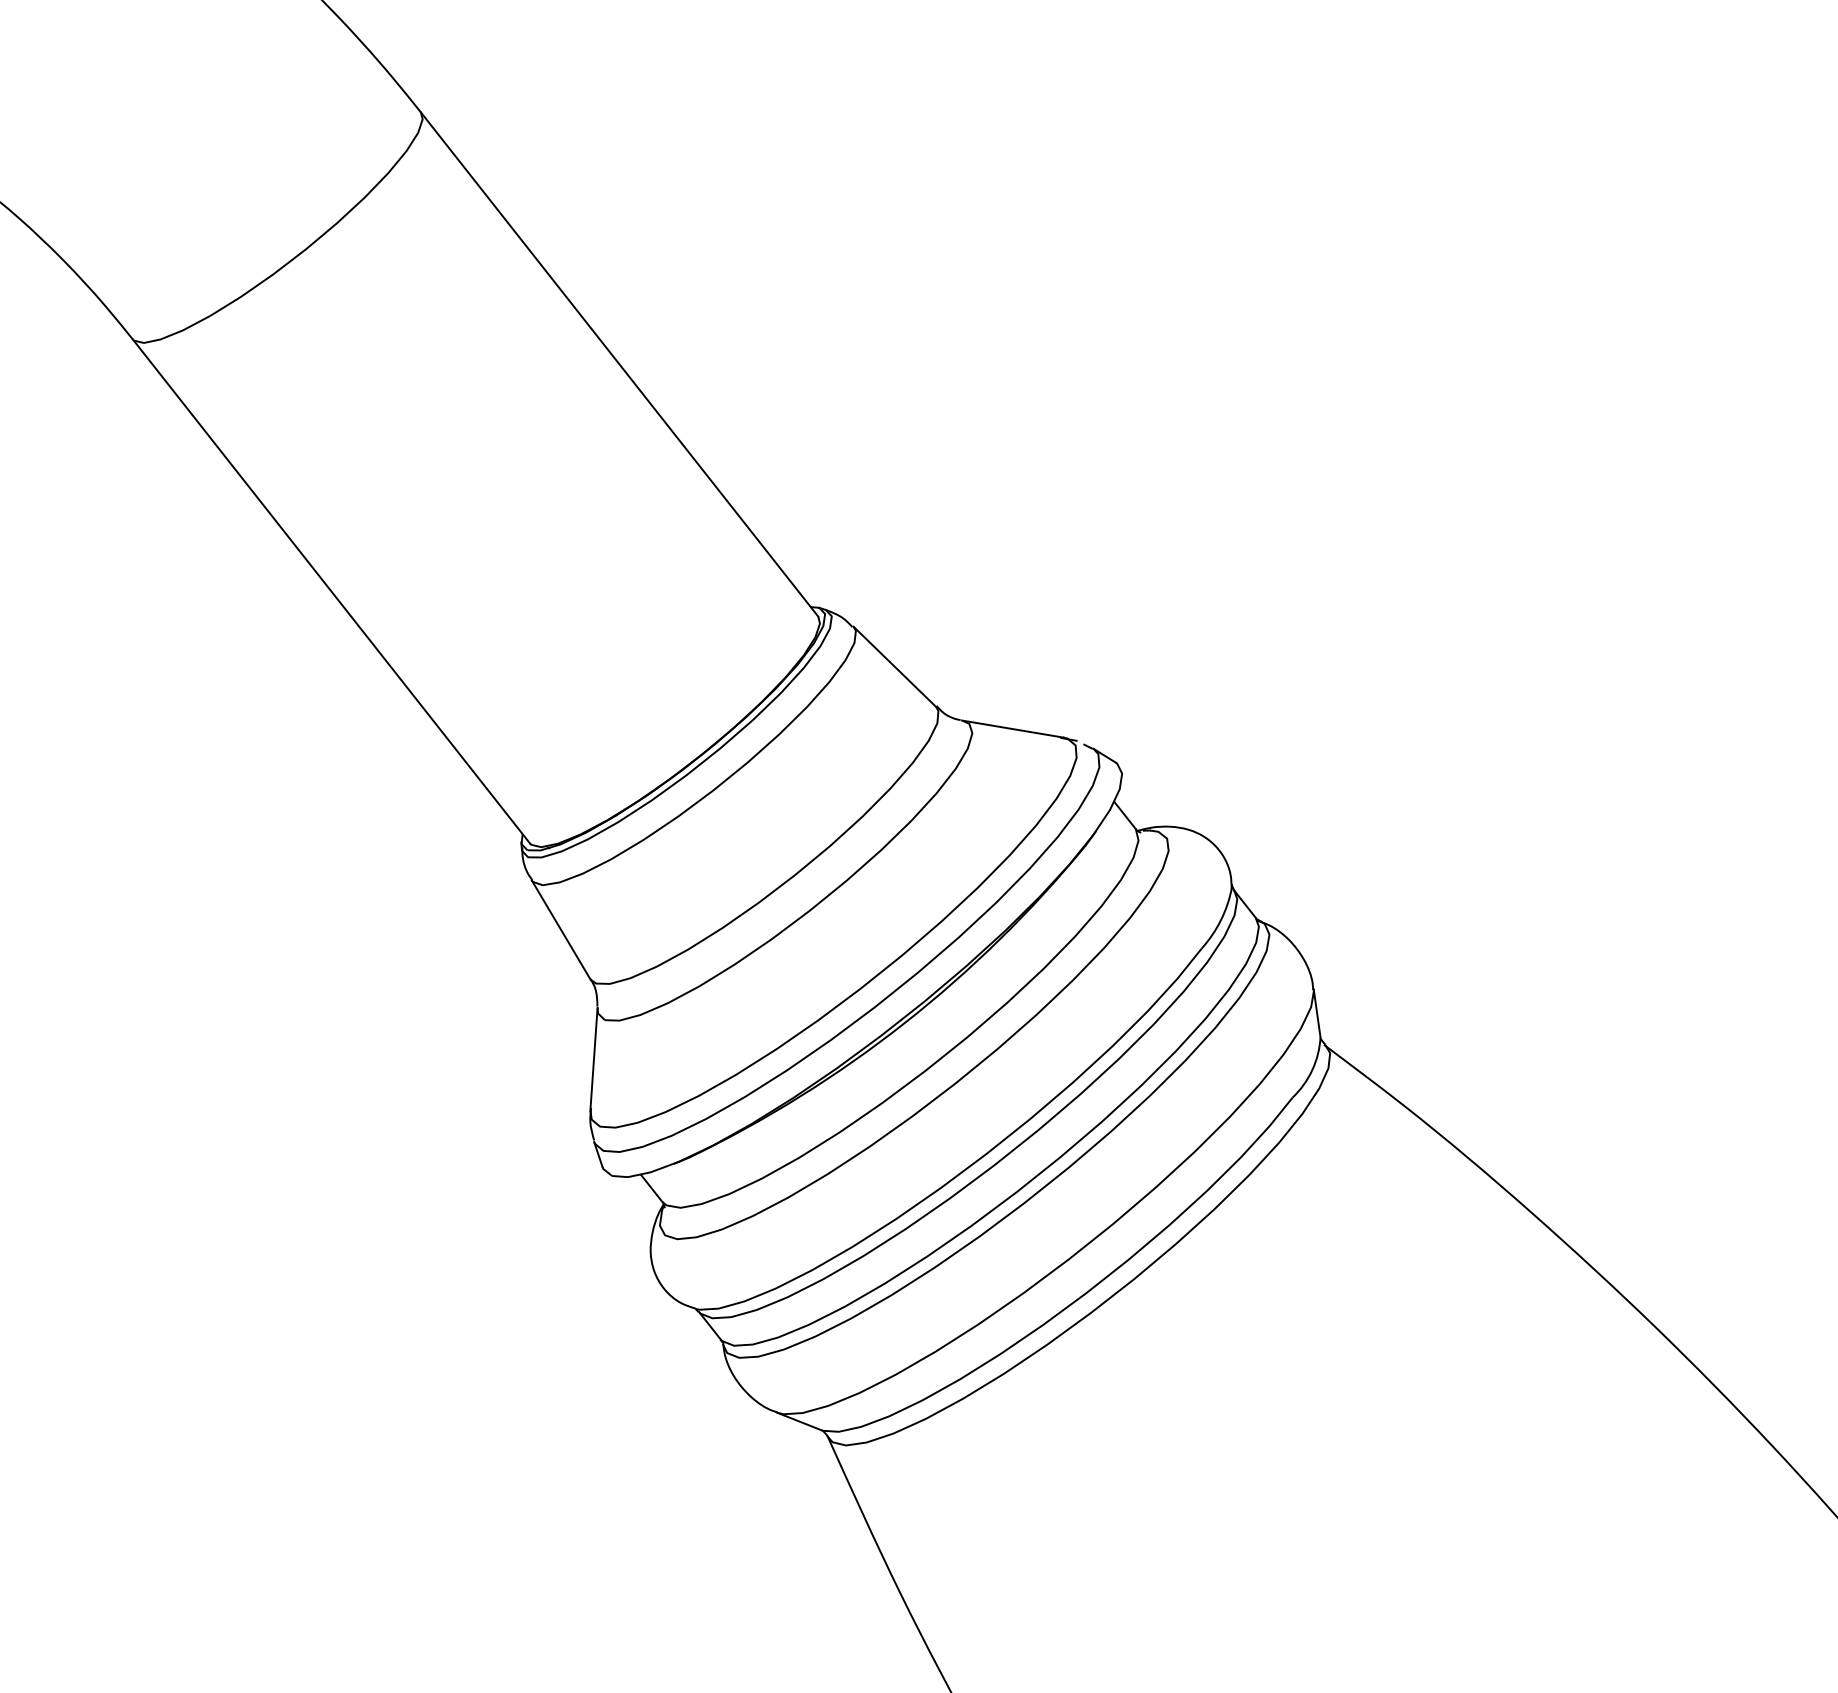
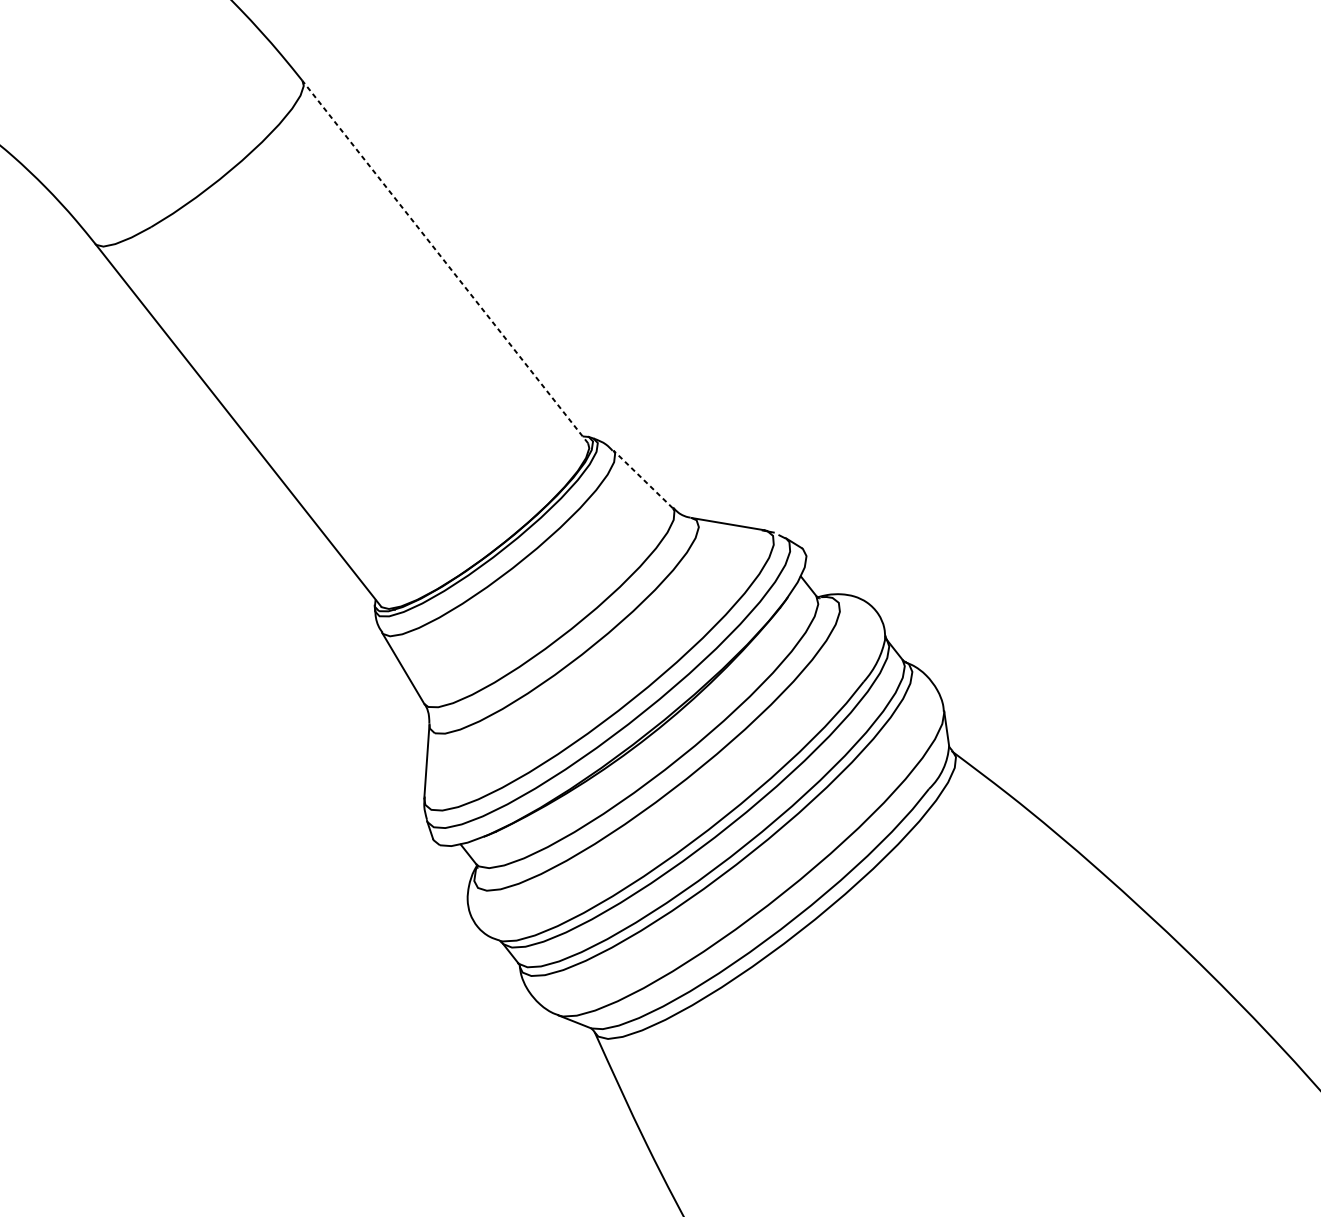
line: (619, 364) -> (445, 262), solid -> dashed
line: (894, 666) -> (642, 479), solid -> dashed

